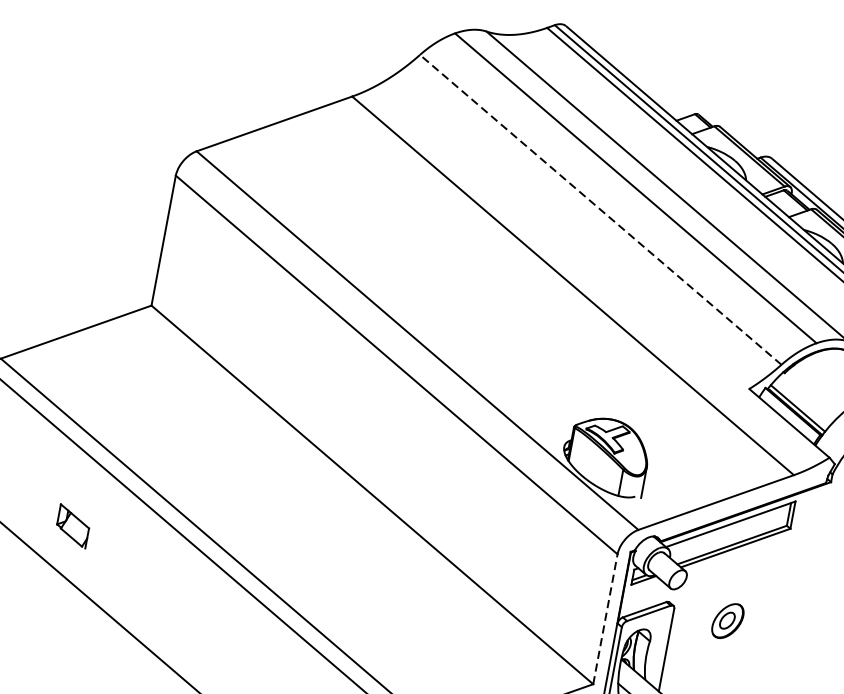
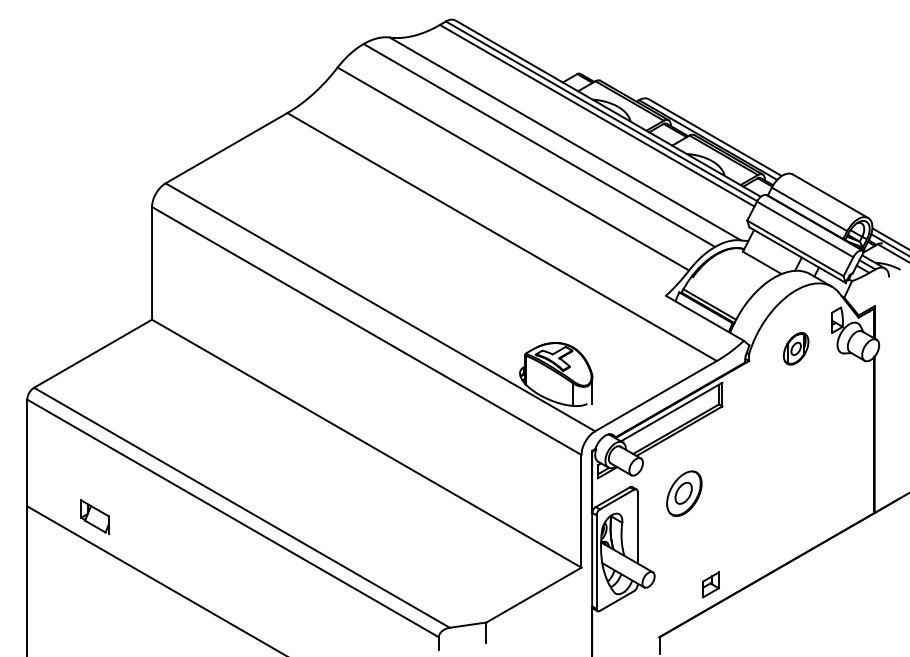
line: (600, 210) -> (513, 169), dashed -> solid
part: (72, 525) -> (94, 516), moved
line: (605, 618) -> (581, 510), dashed -> solid
part: (728, 620) -> (684, 493), size x1.43

